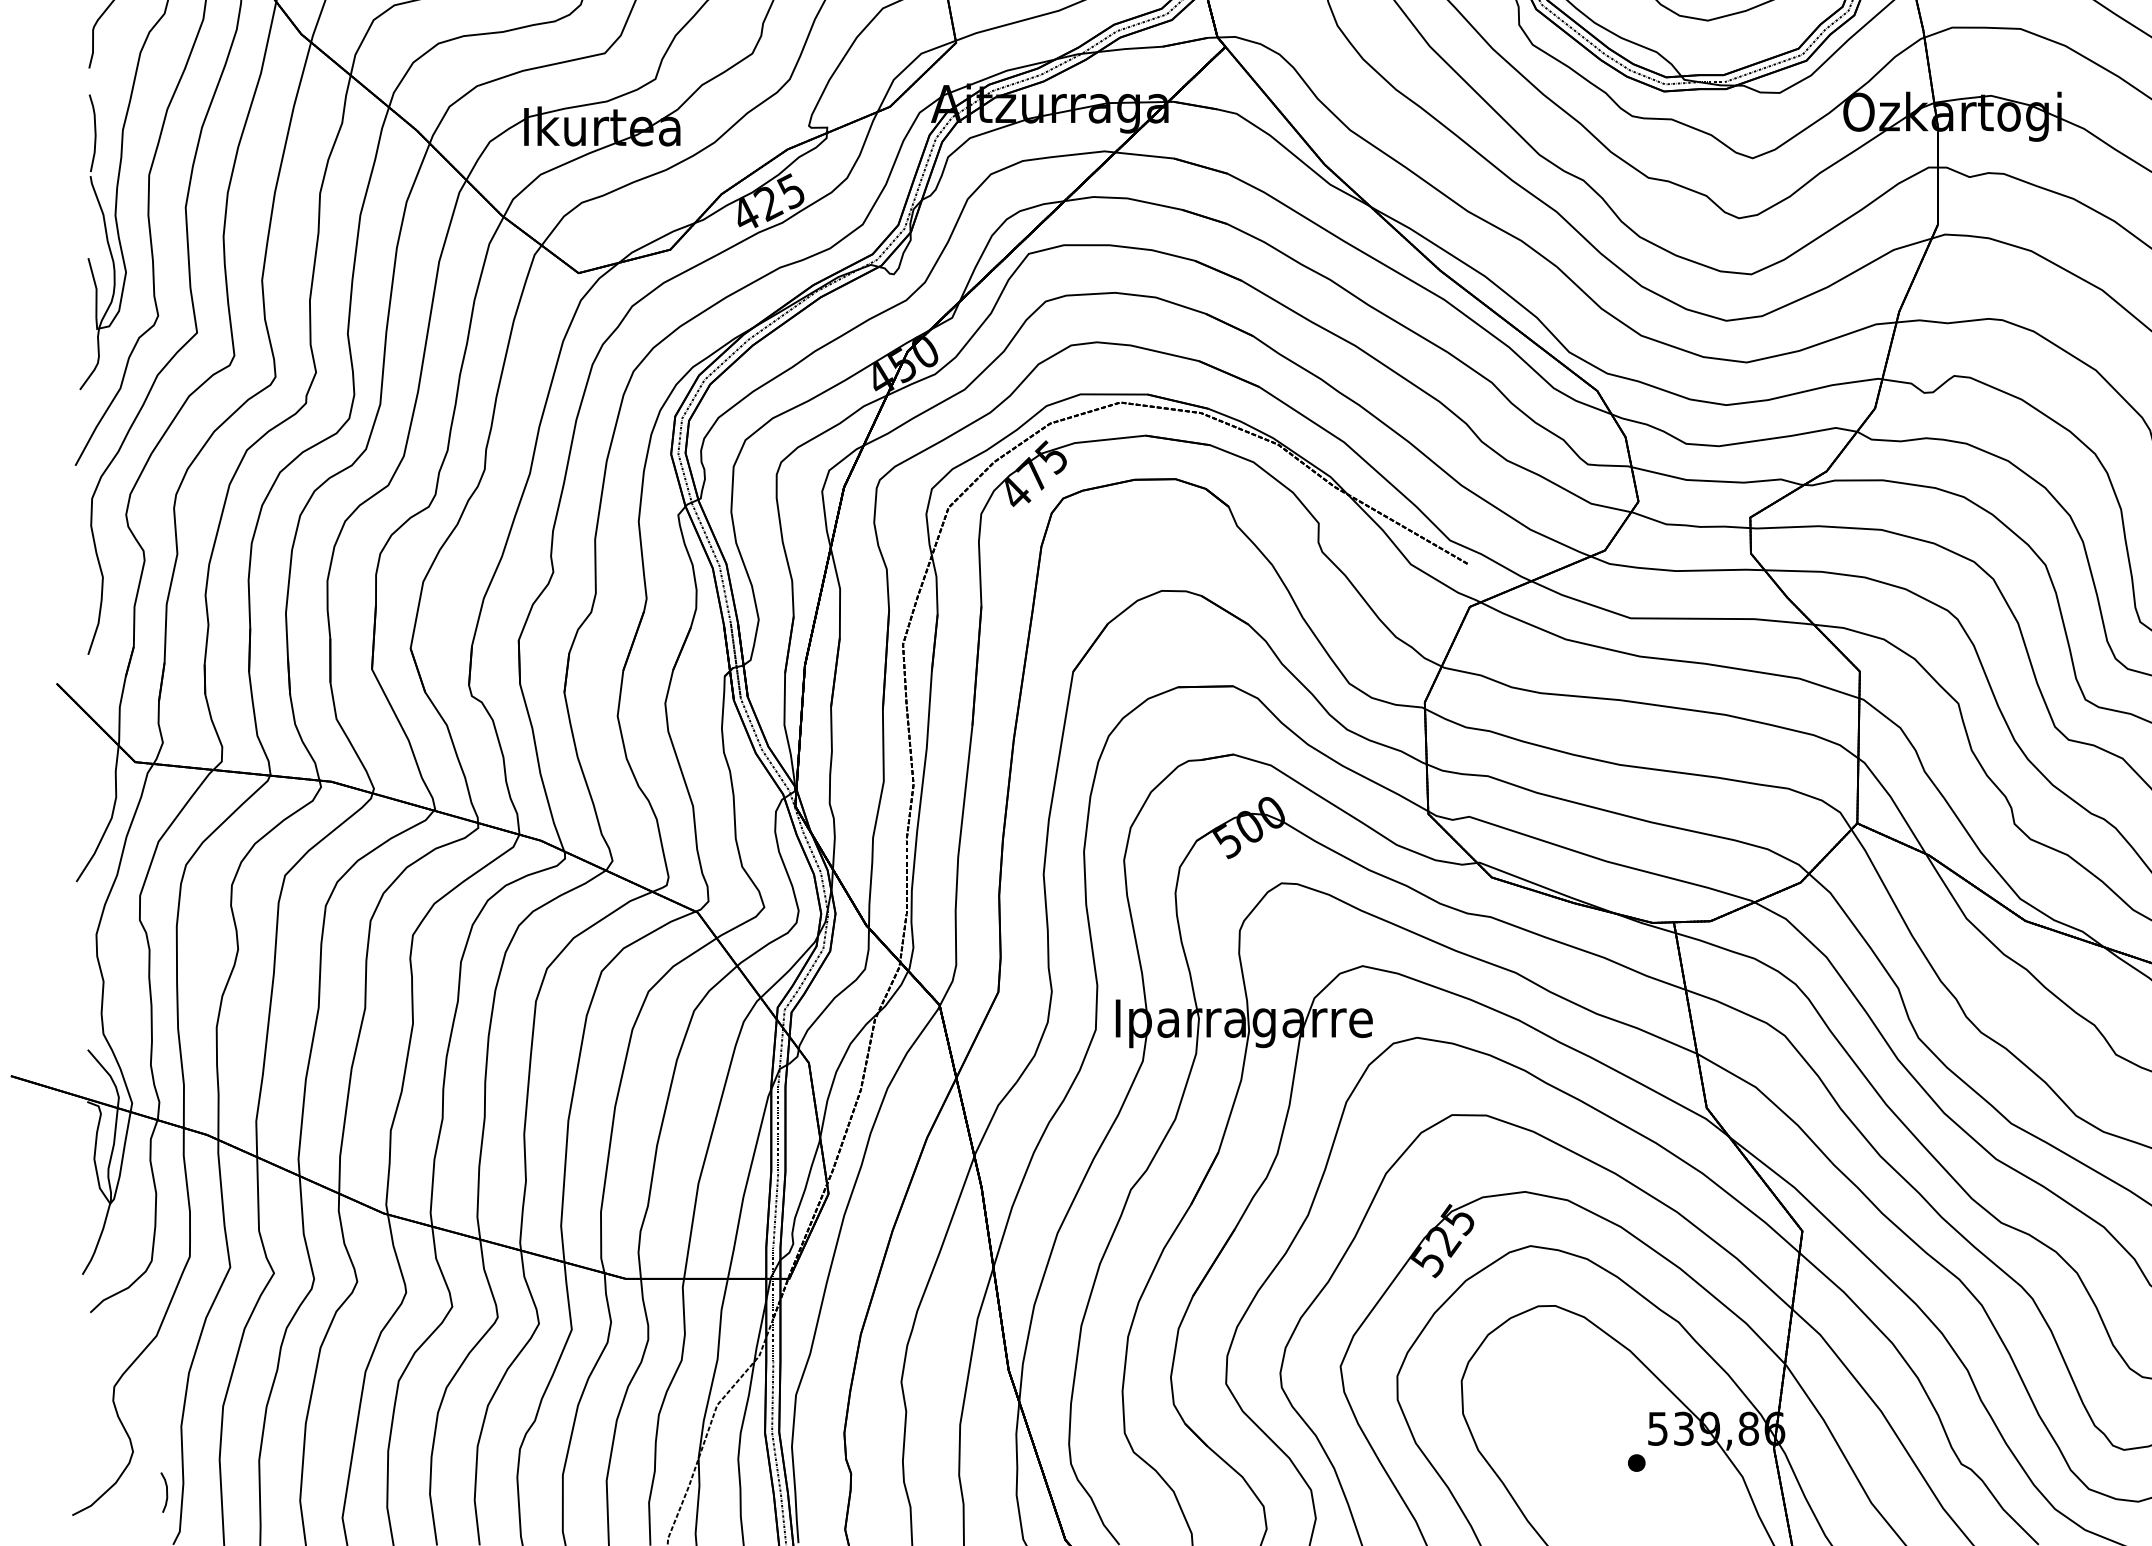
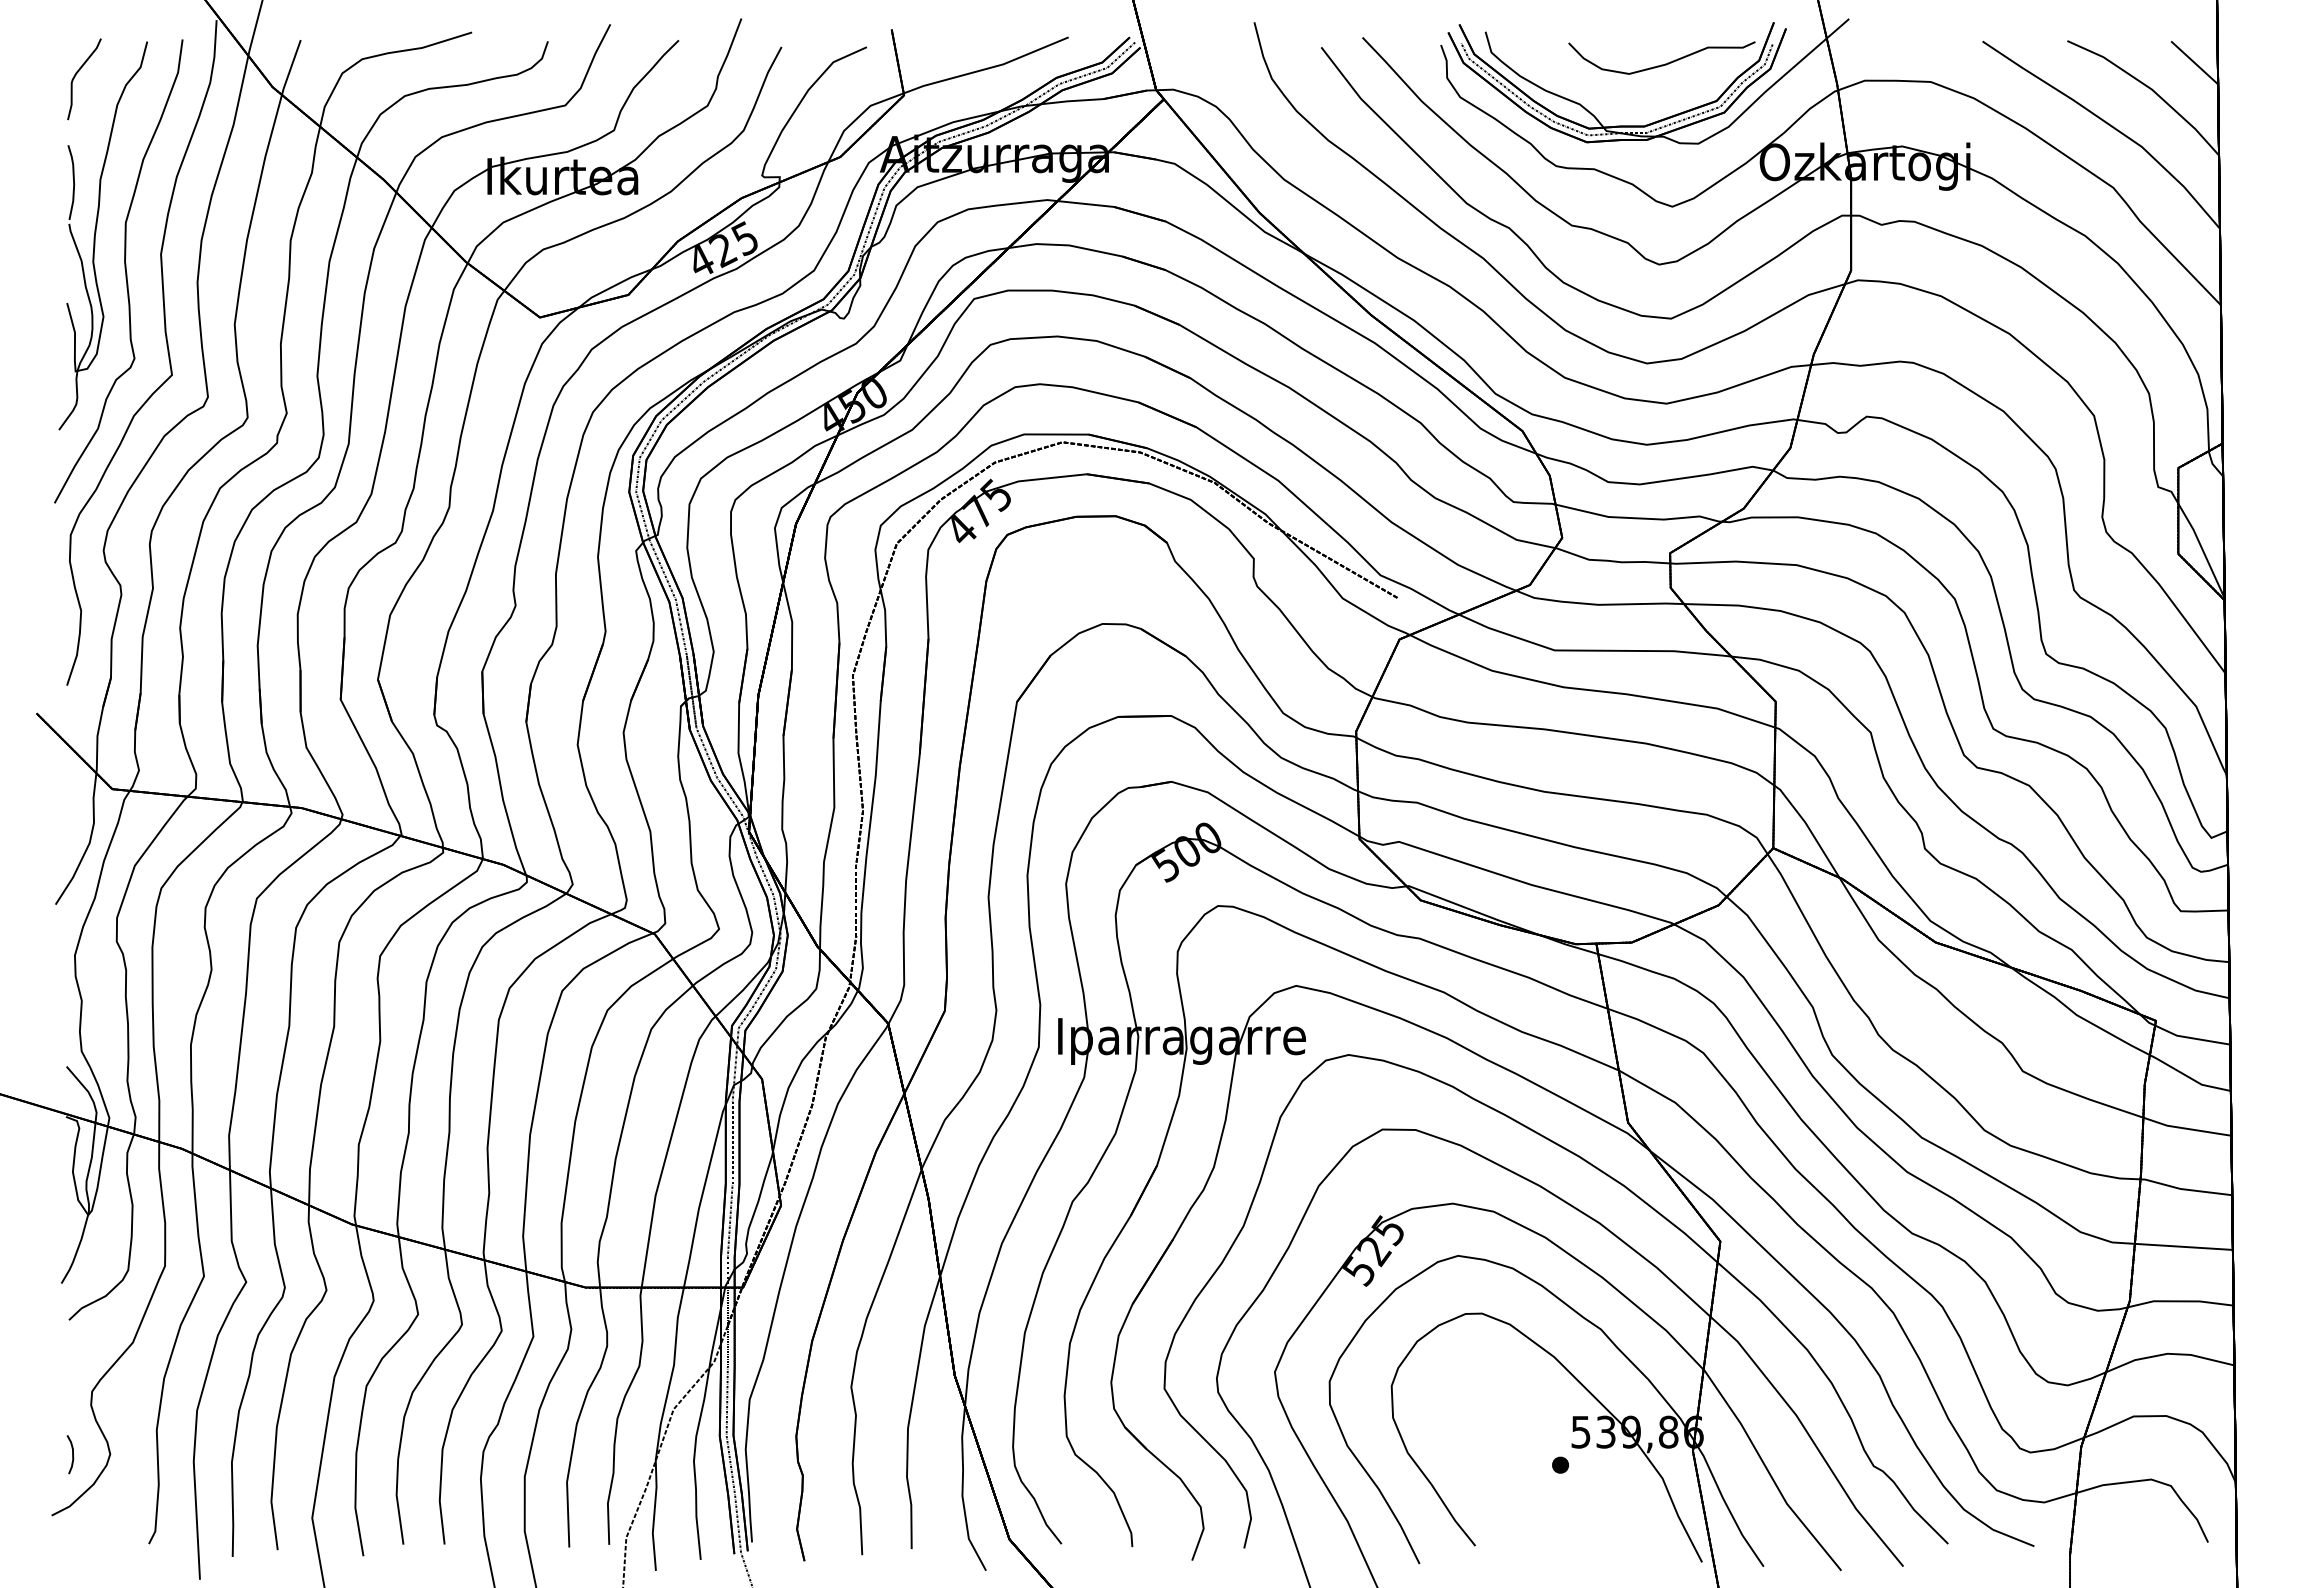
curve: (166, 1492) -> (72, 1454), moved

